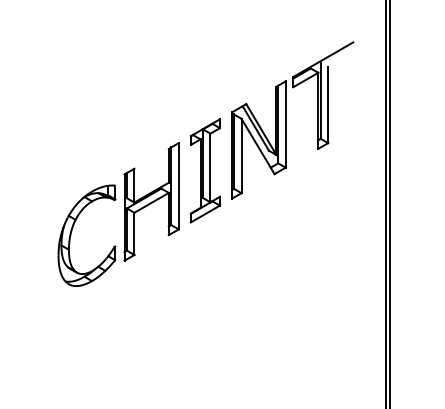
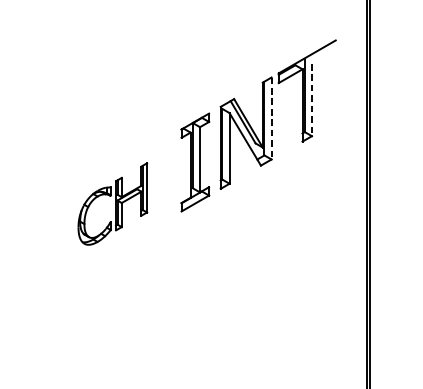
line: (328, 105) -> (312, 100), solid -> dashed
line: (285, 125) -> (271, 119), solid -> dashed
part: (118, 214) -> (112, 204), size x0.6

